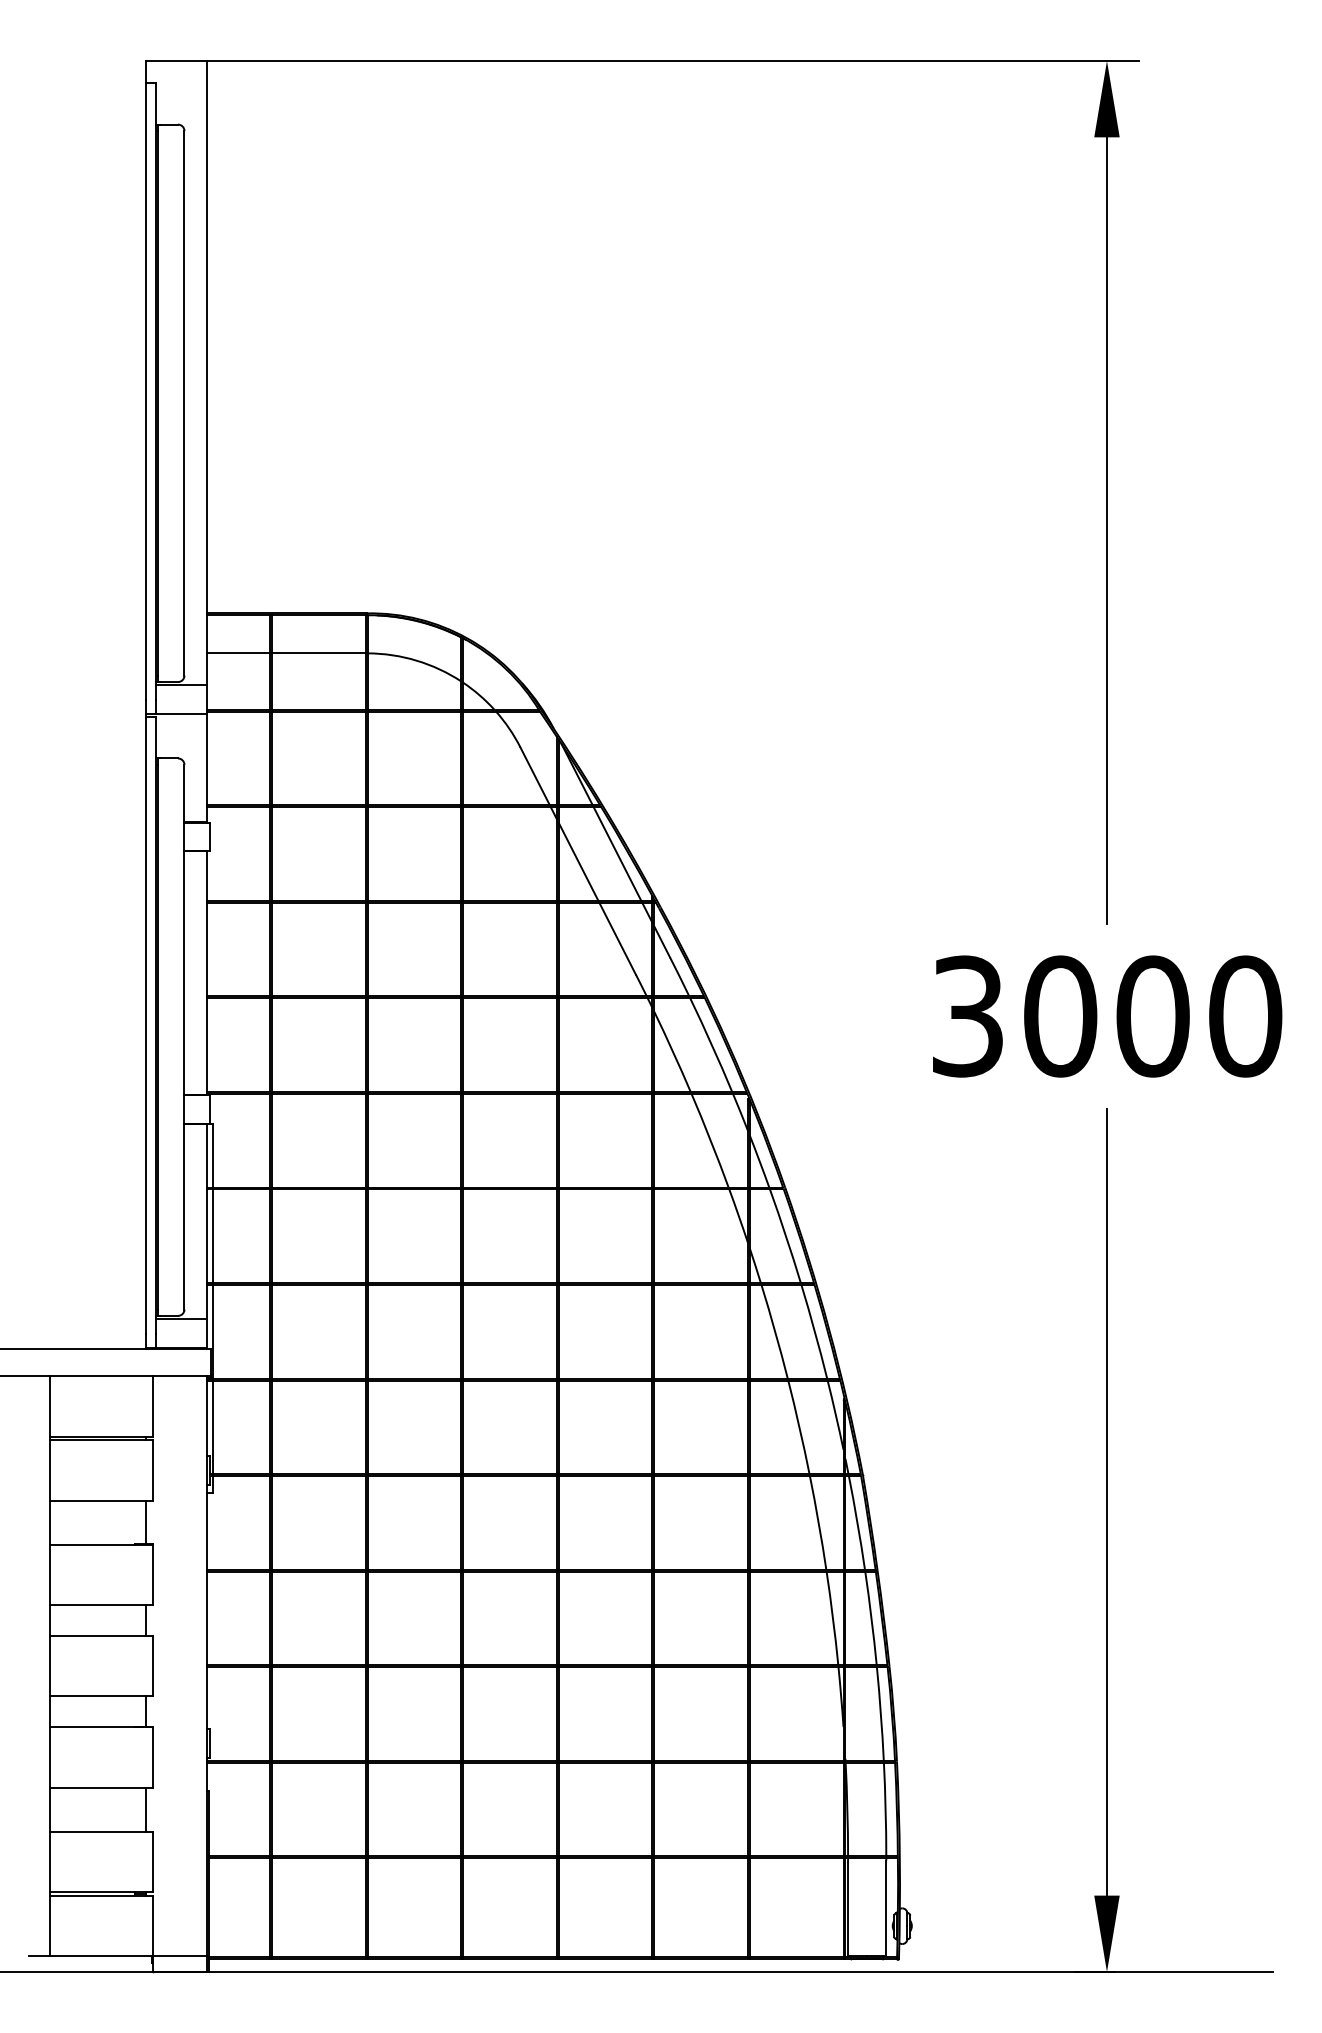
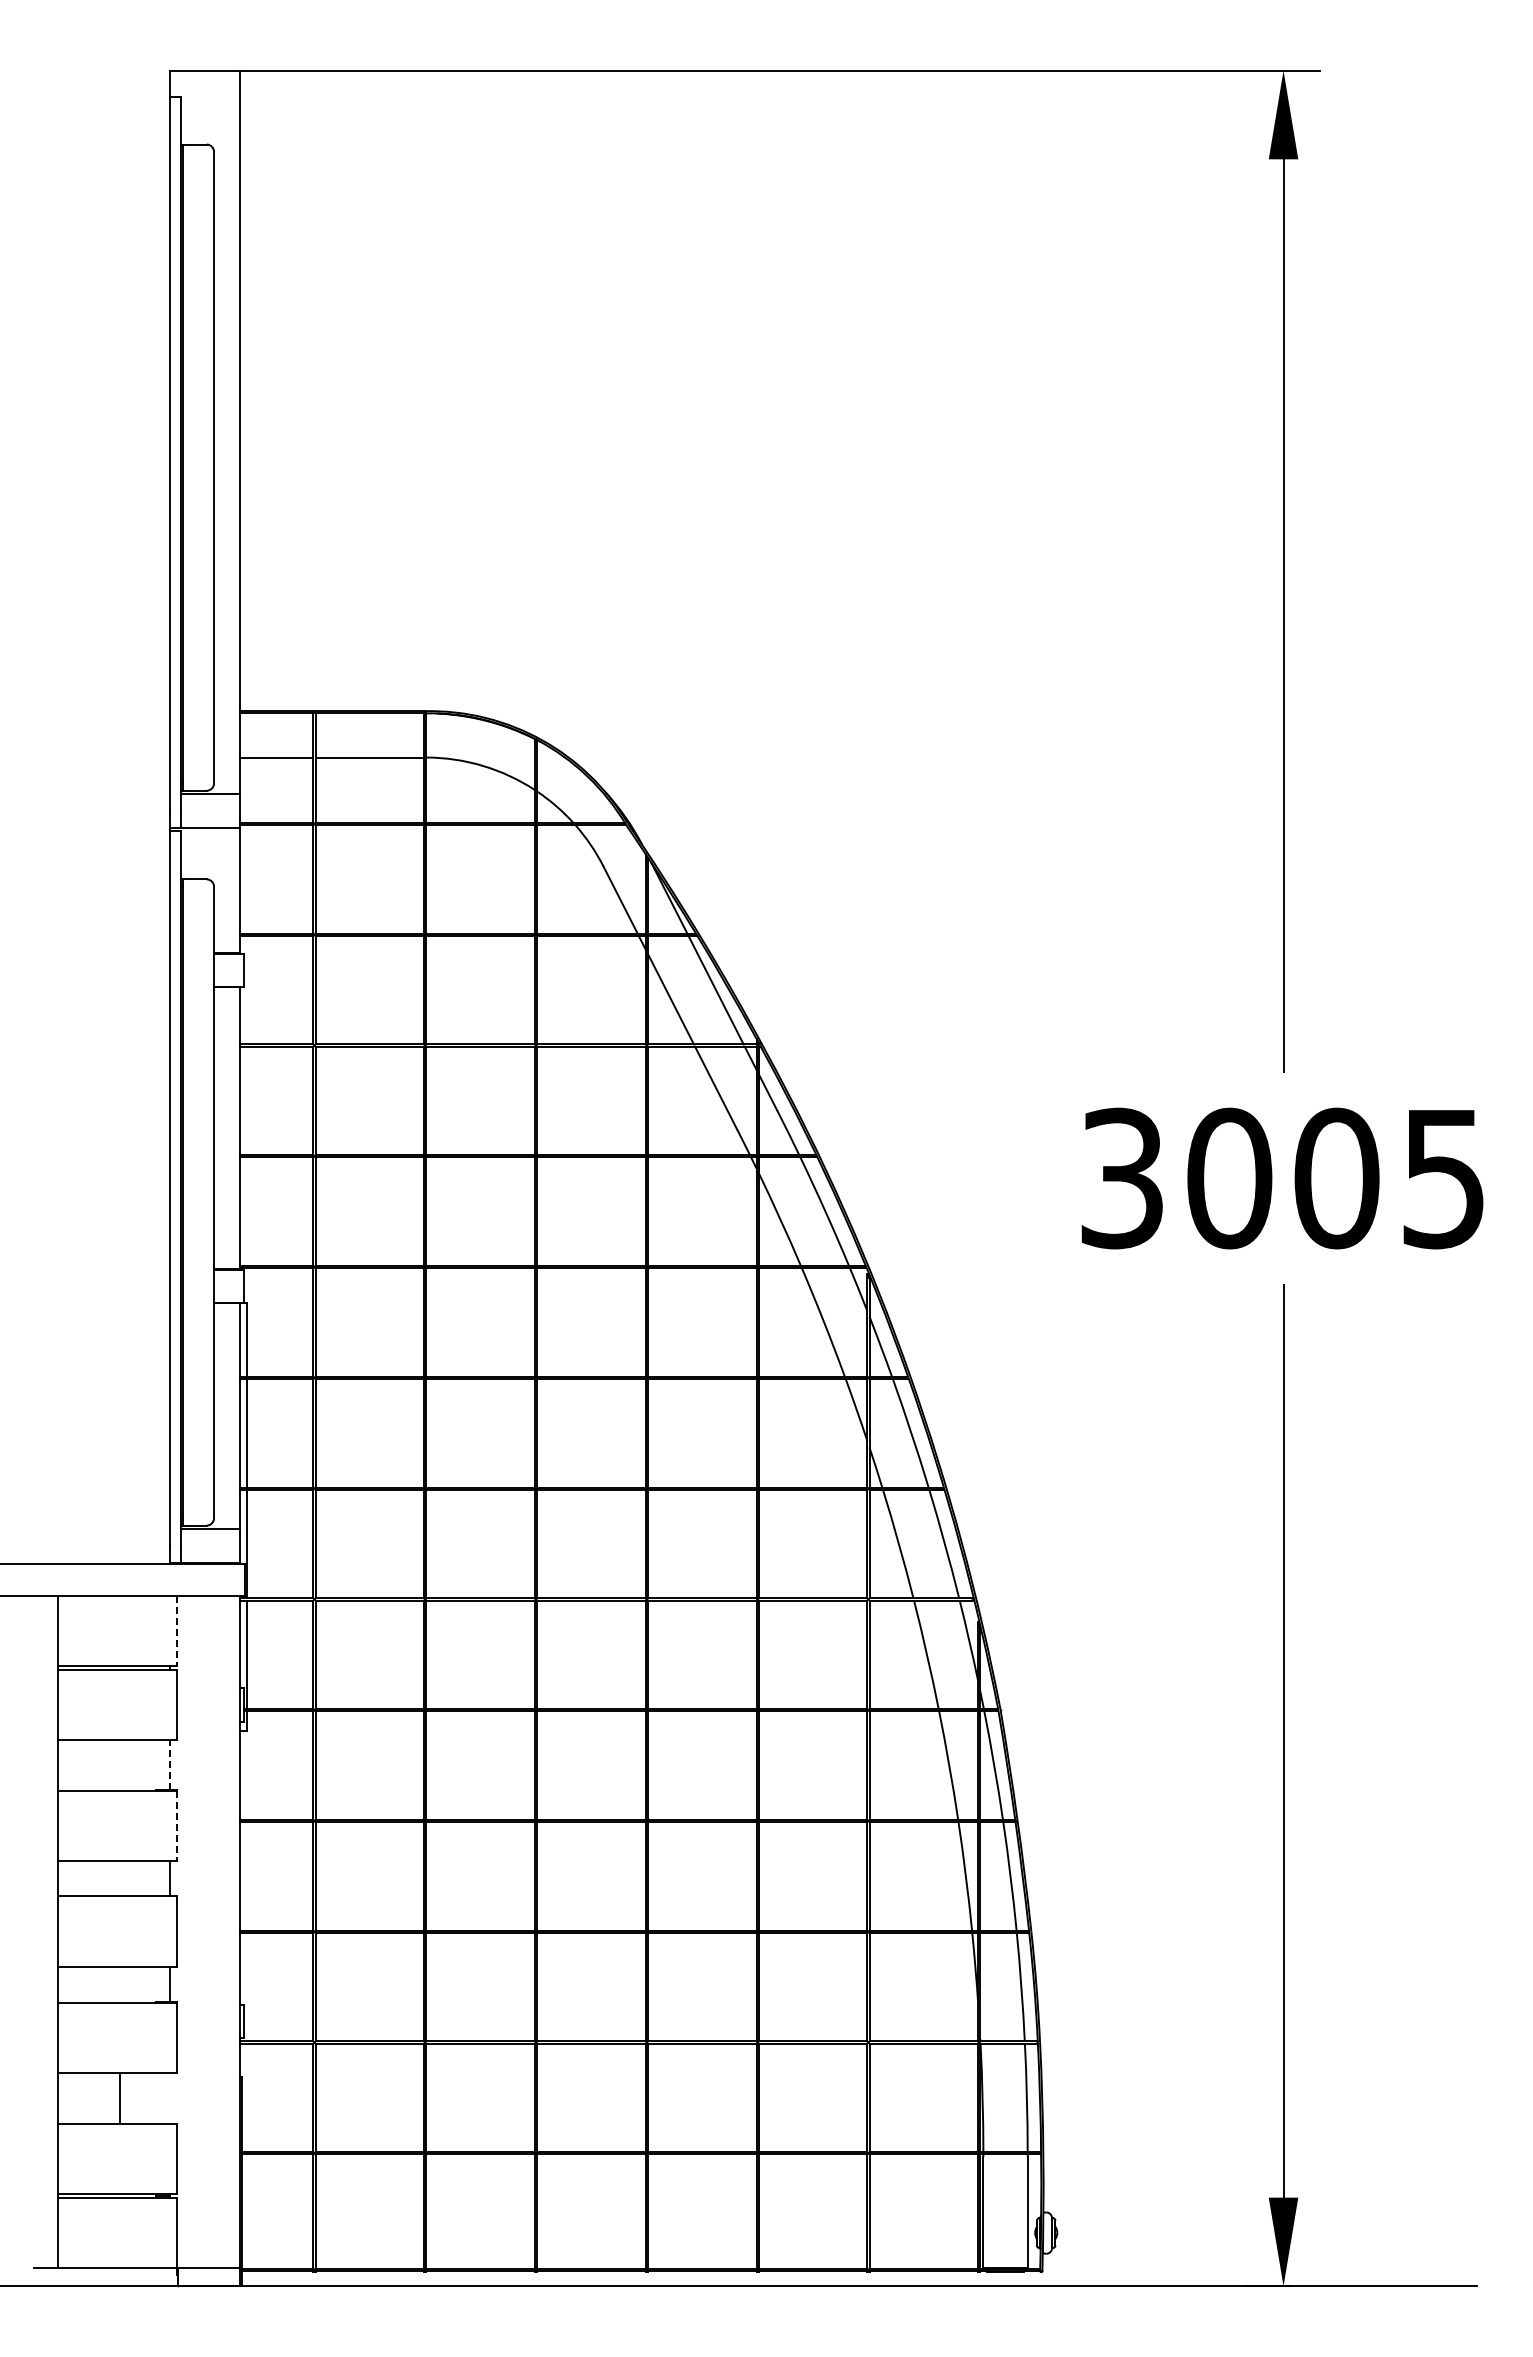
text: (1245, 1016) -> (1444, 1178), 3000 -> 3005
line: (152, 1407) -> (177, 1631), solid -> dashed
line: (146, 1521) -> (169, 1764), solid -> dashed
line: (152, 1575) -> (177, 1826), solid -> dashed
line: (146, 1809) -> (119, 2097), moved

